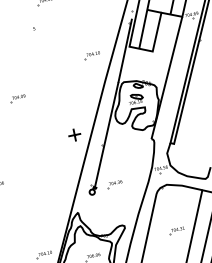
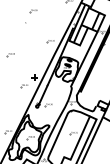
part: (58, 157) -> (24, 86), added

